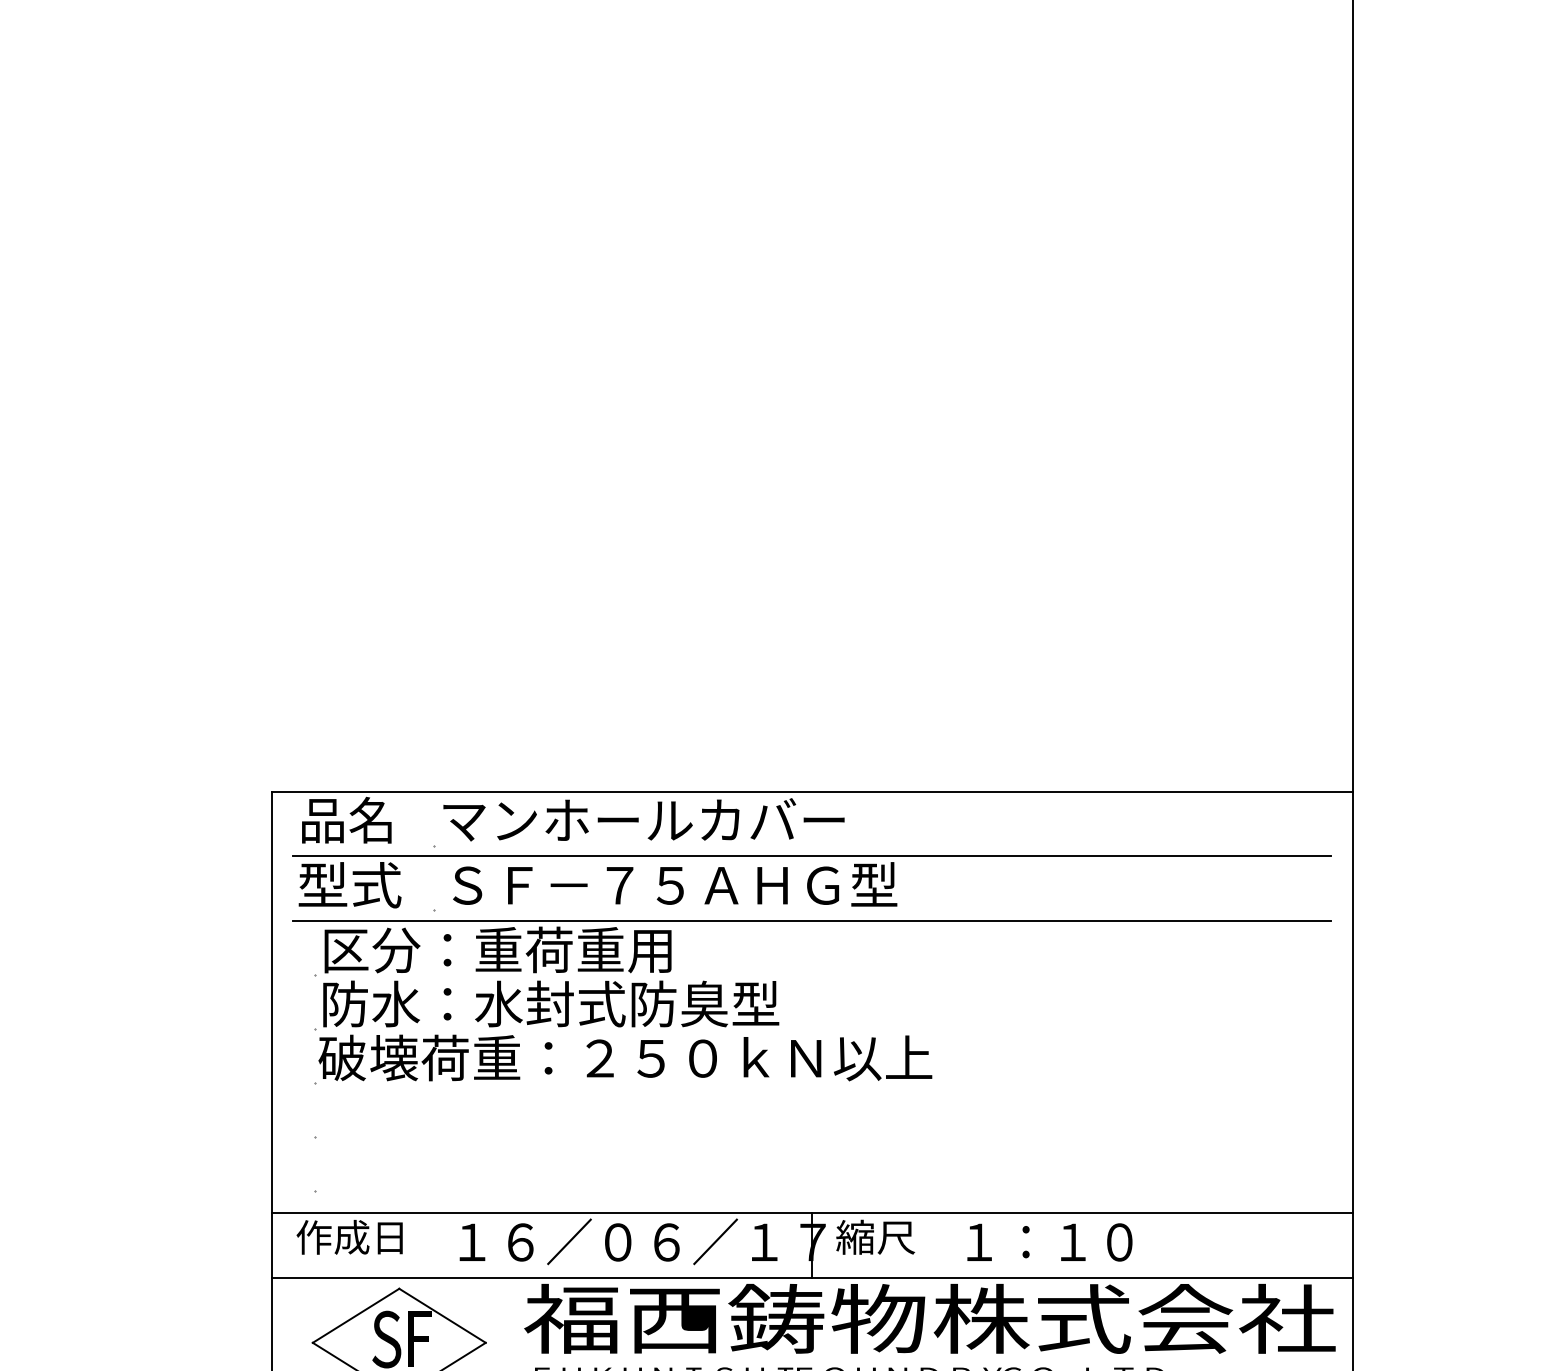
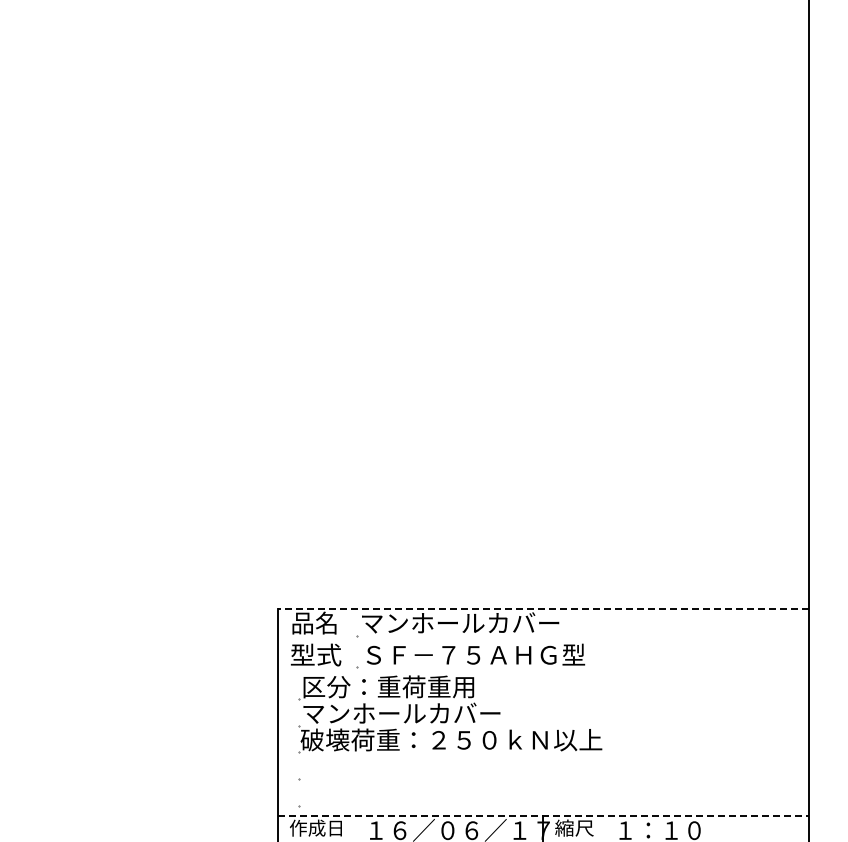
line: (812, 792) -> (543, 609), solid -> dashed
line: (812, 855) -> (543, 640), removed
line: (812, 920) -> (543, 672), removed
text: (550, 1004) -> (414, 713), 防水：水封式防臭型 -> マンホールカバー
line: (812, 1213) -> (543, 816), solid -> dashed

